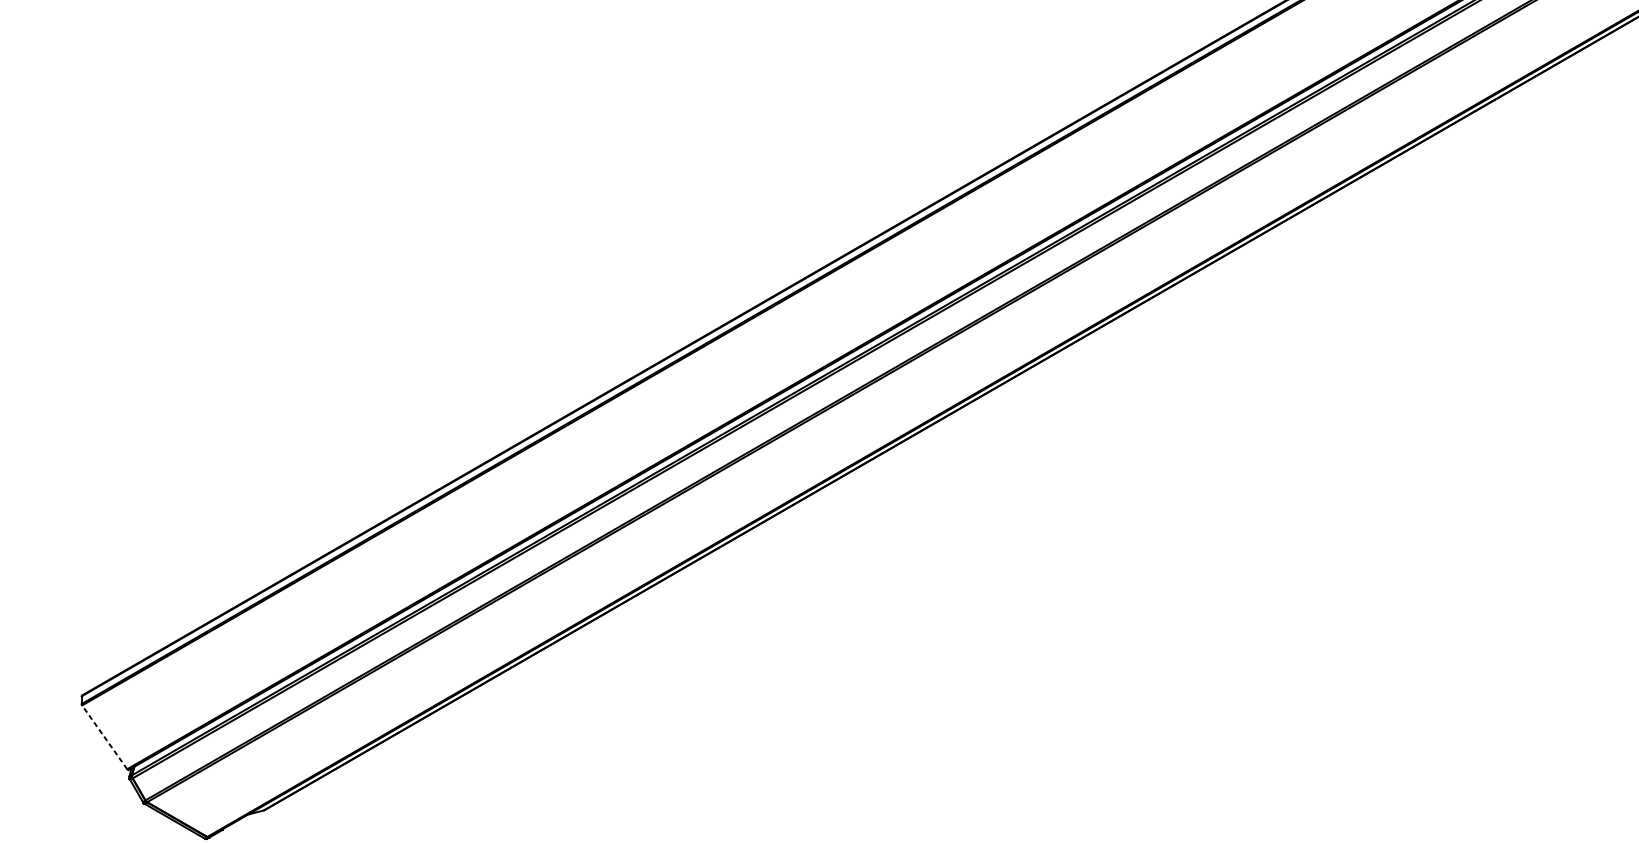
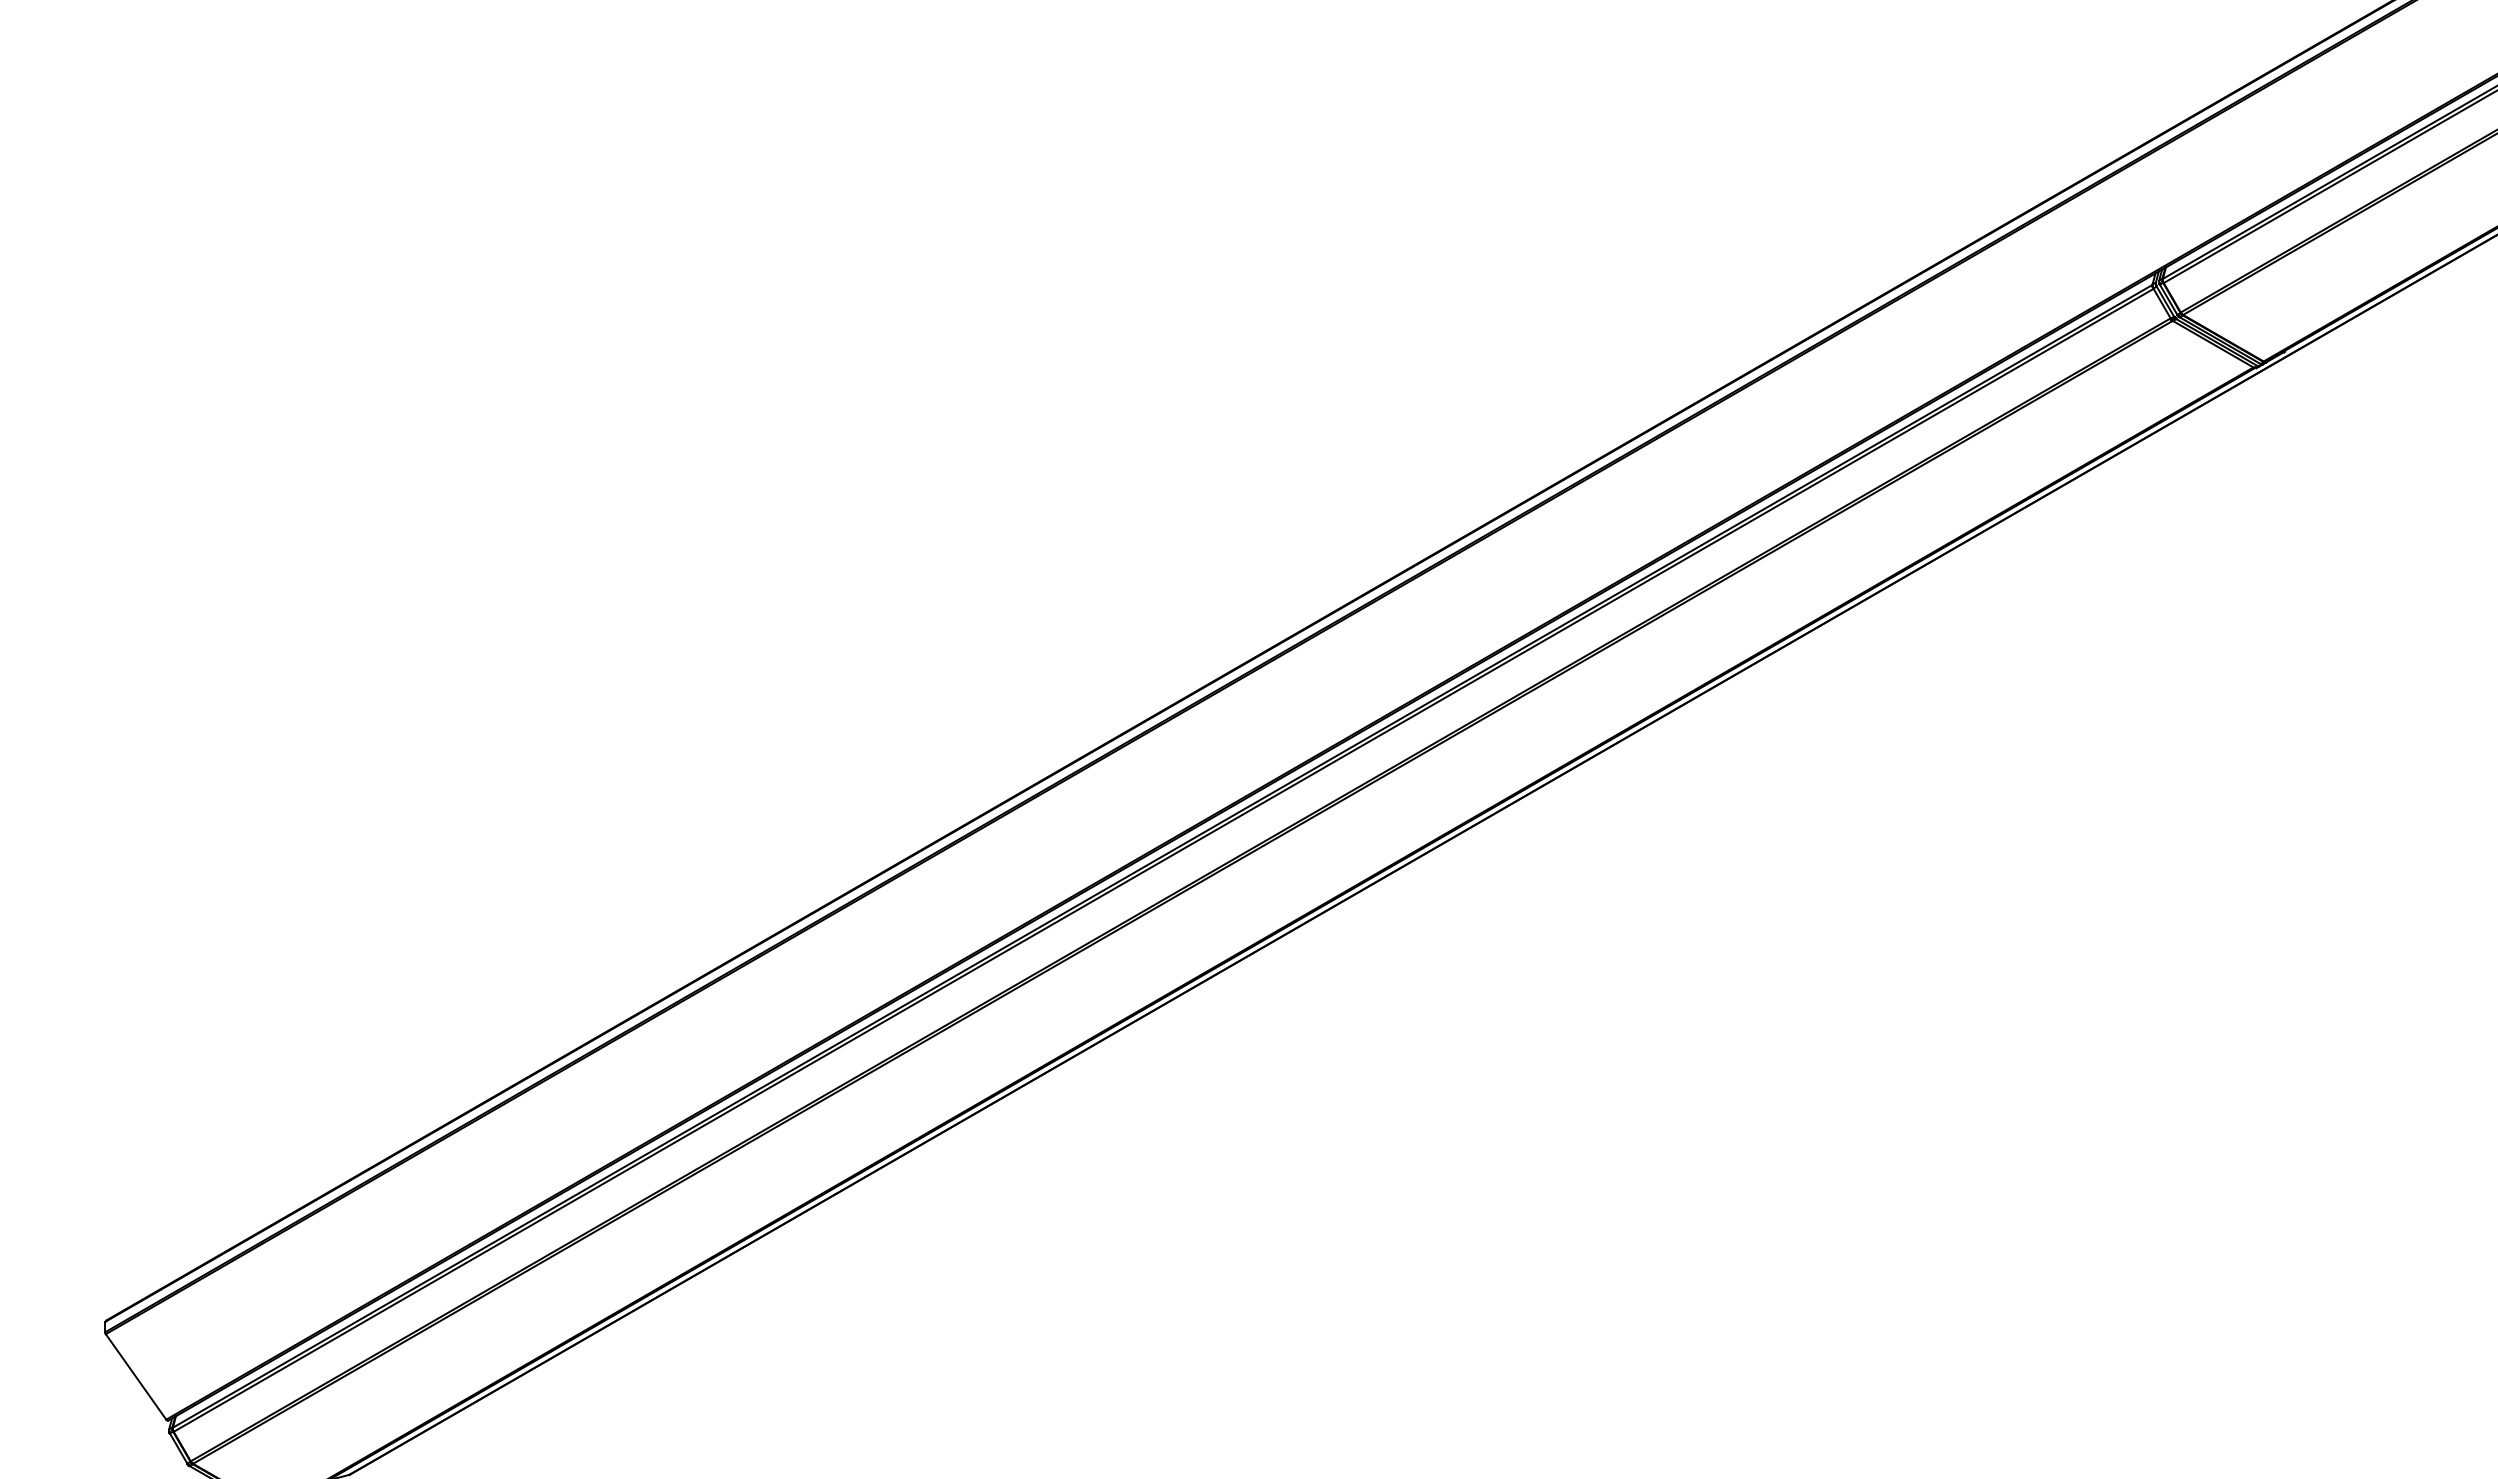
line: (104, 737) -> (135, 1376), dashed -> solid

